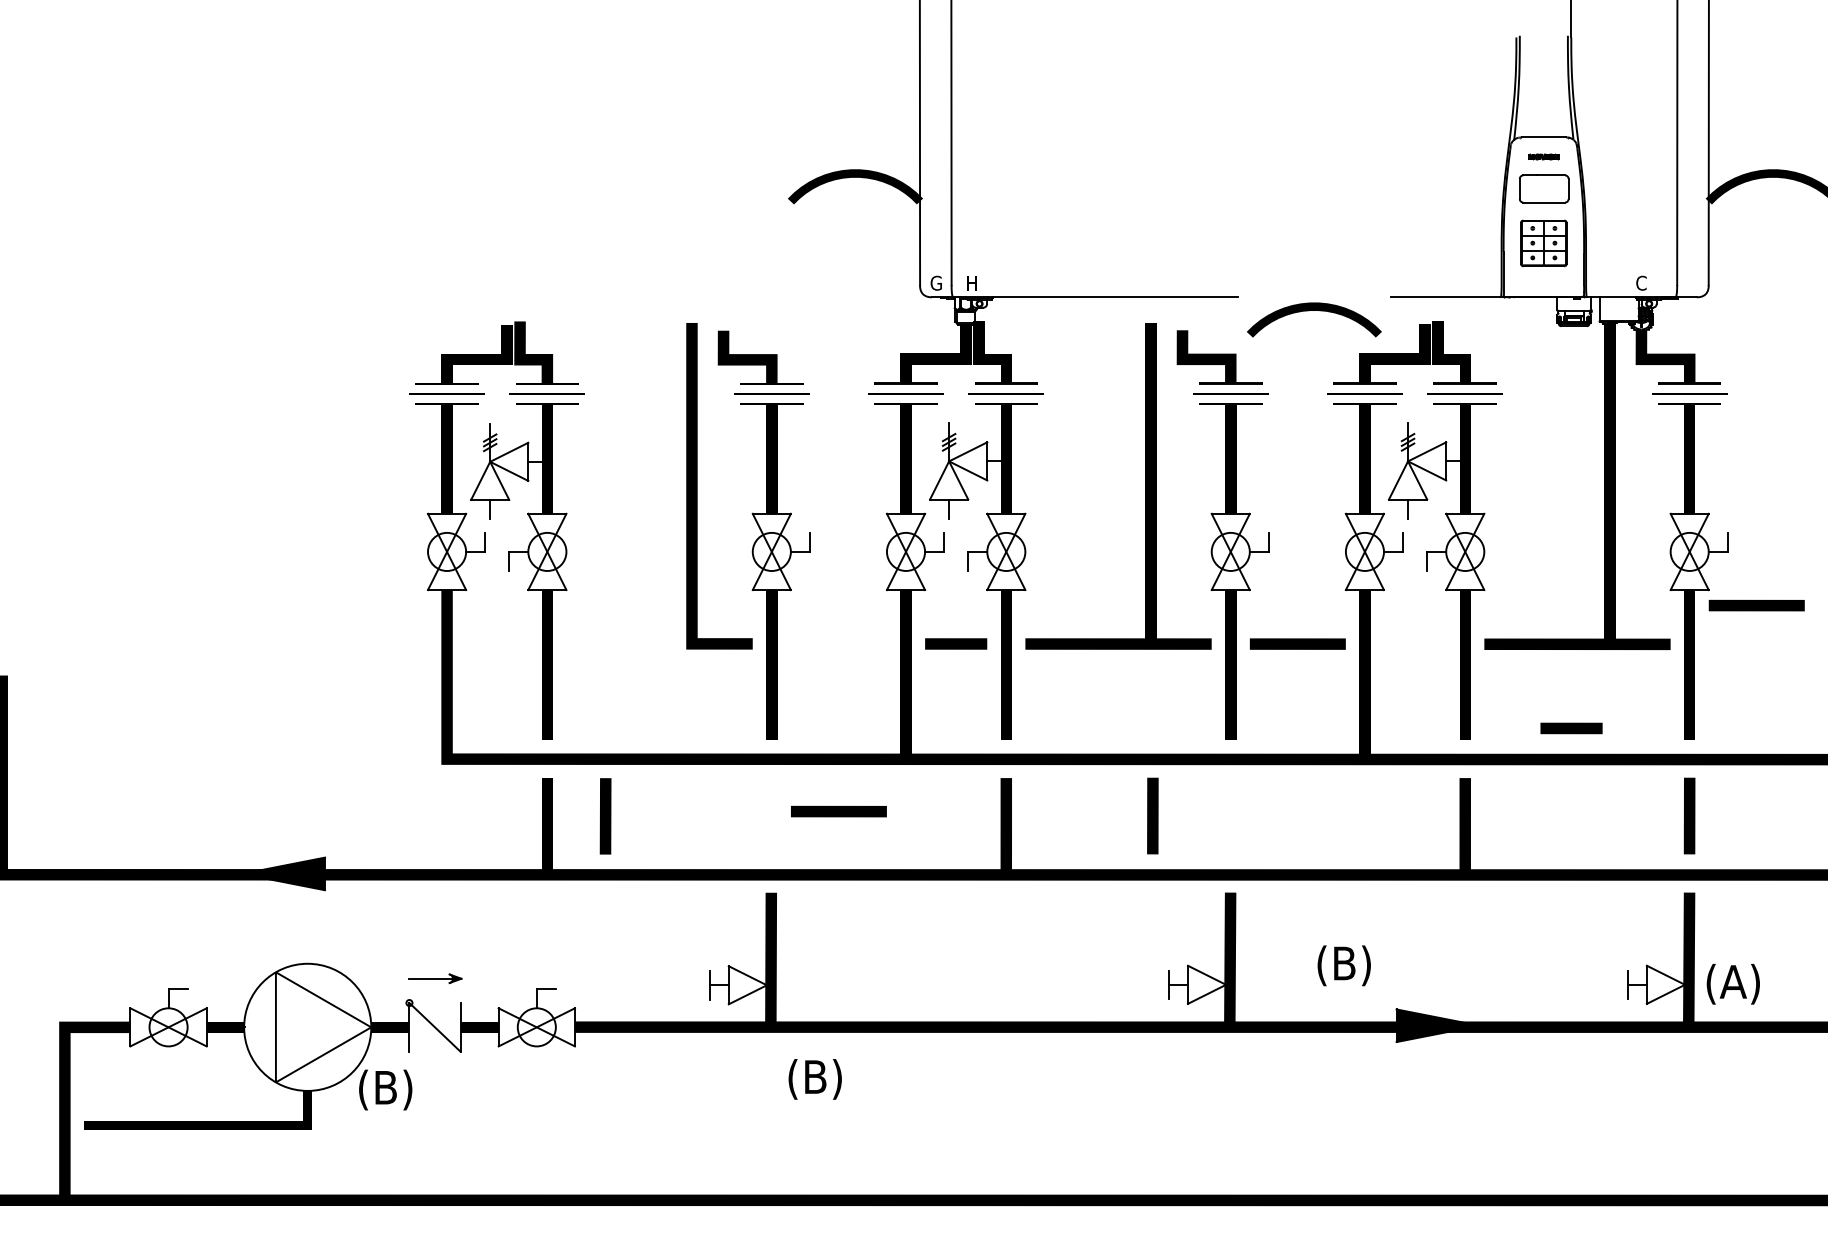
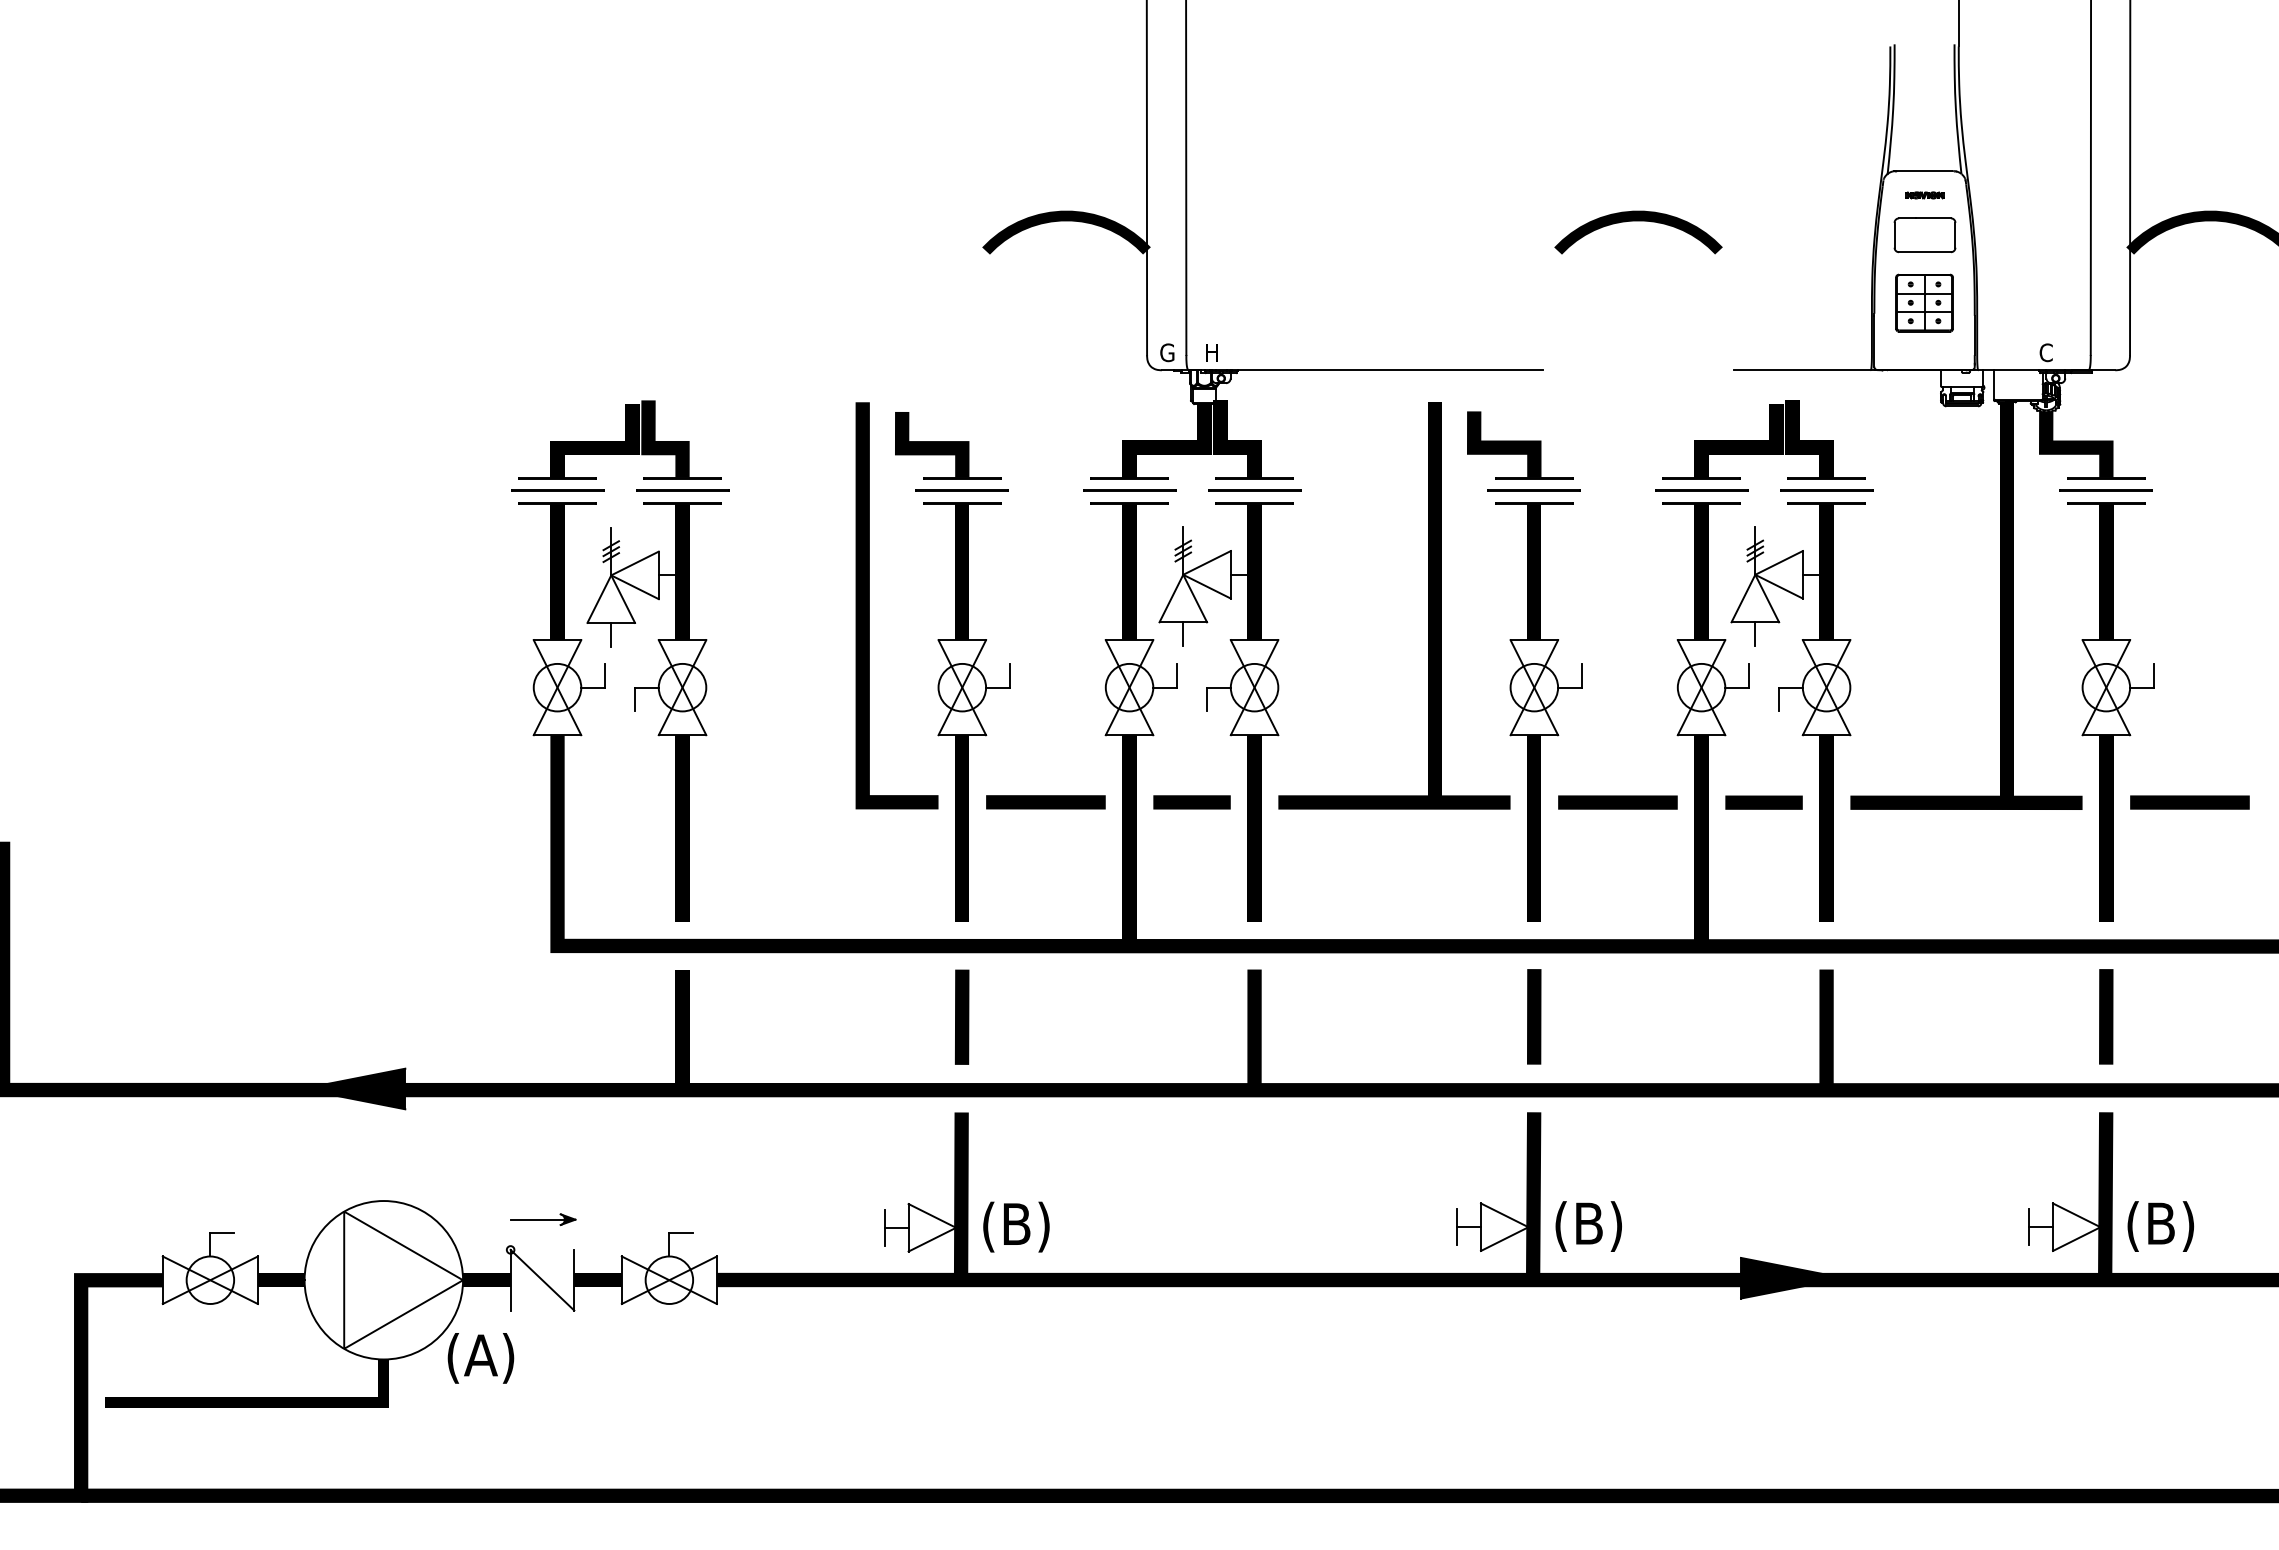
curve: (1314, 311) -> (1638, 221), moved
line: (1756, 605) -> (2189, 802), moved
line: (1571, 728) -> (1763, 802), moved
line: (838, 811) -> (1045, 802), moved
line: (605, 815) -> (962, 1016), moved
line: (1153, 815) -> (1534, 1016), moved
text: (1344, 965) -> (1588, 1226), moved
text: (1739, 984) -> (2168, 1226), (A) -> (B)
text: (815, 1078) -> (1016, 1226), moved
text: (392, 1090) -> (489, 1358), (B) -> (A)

